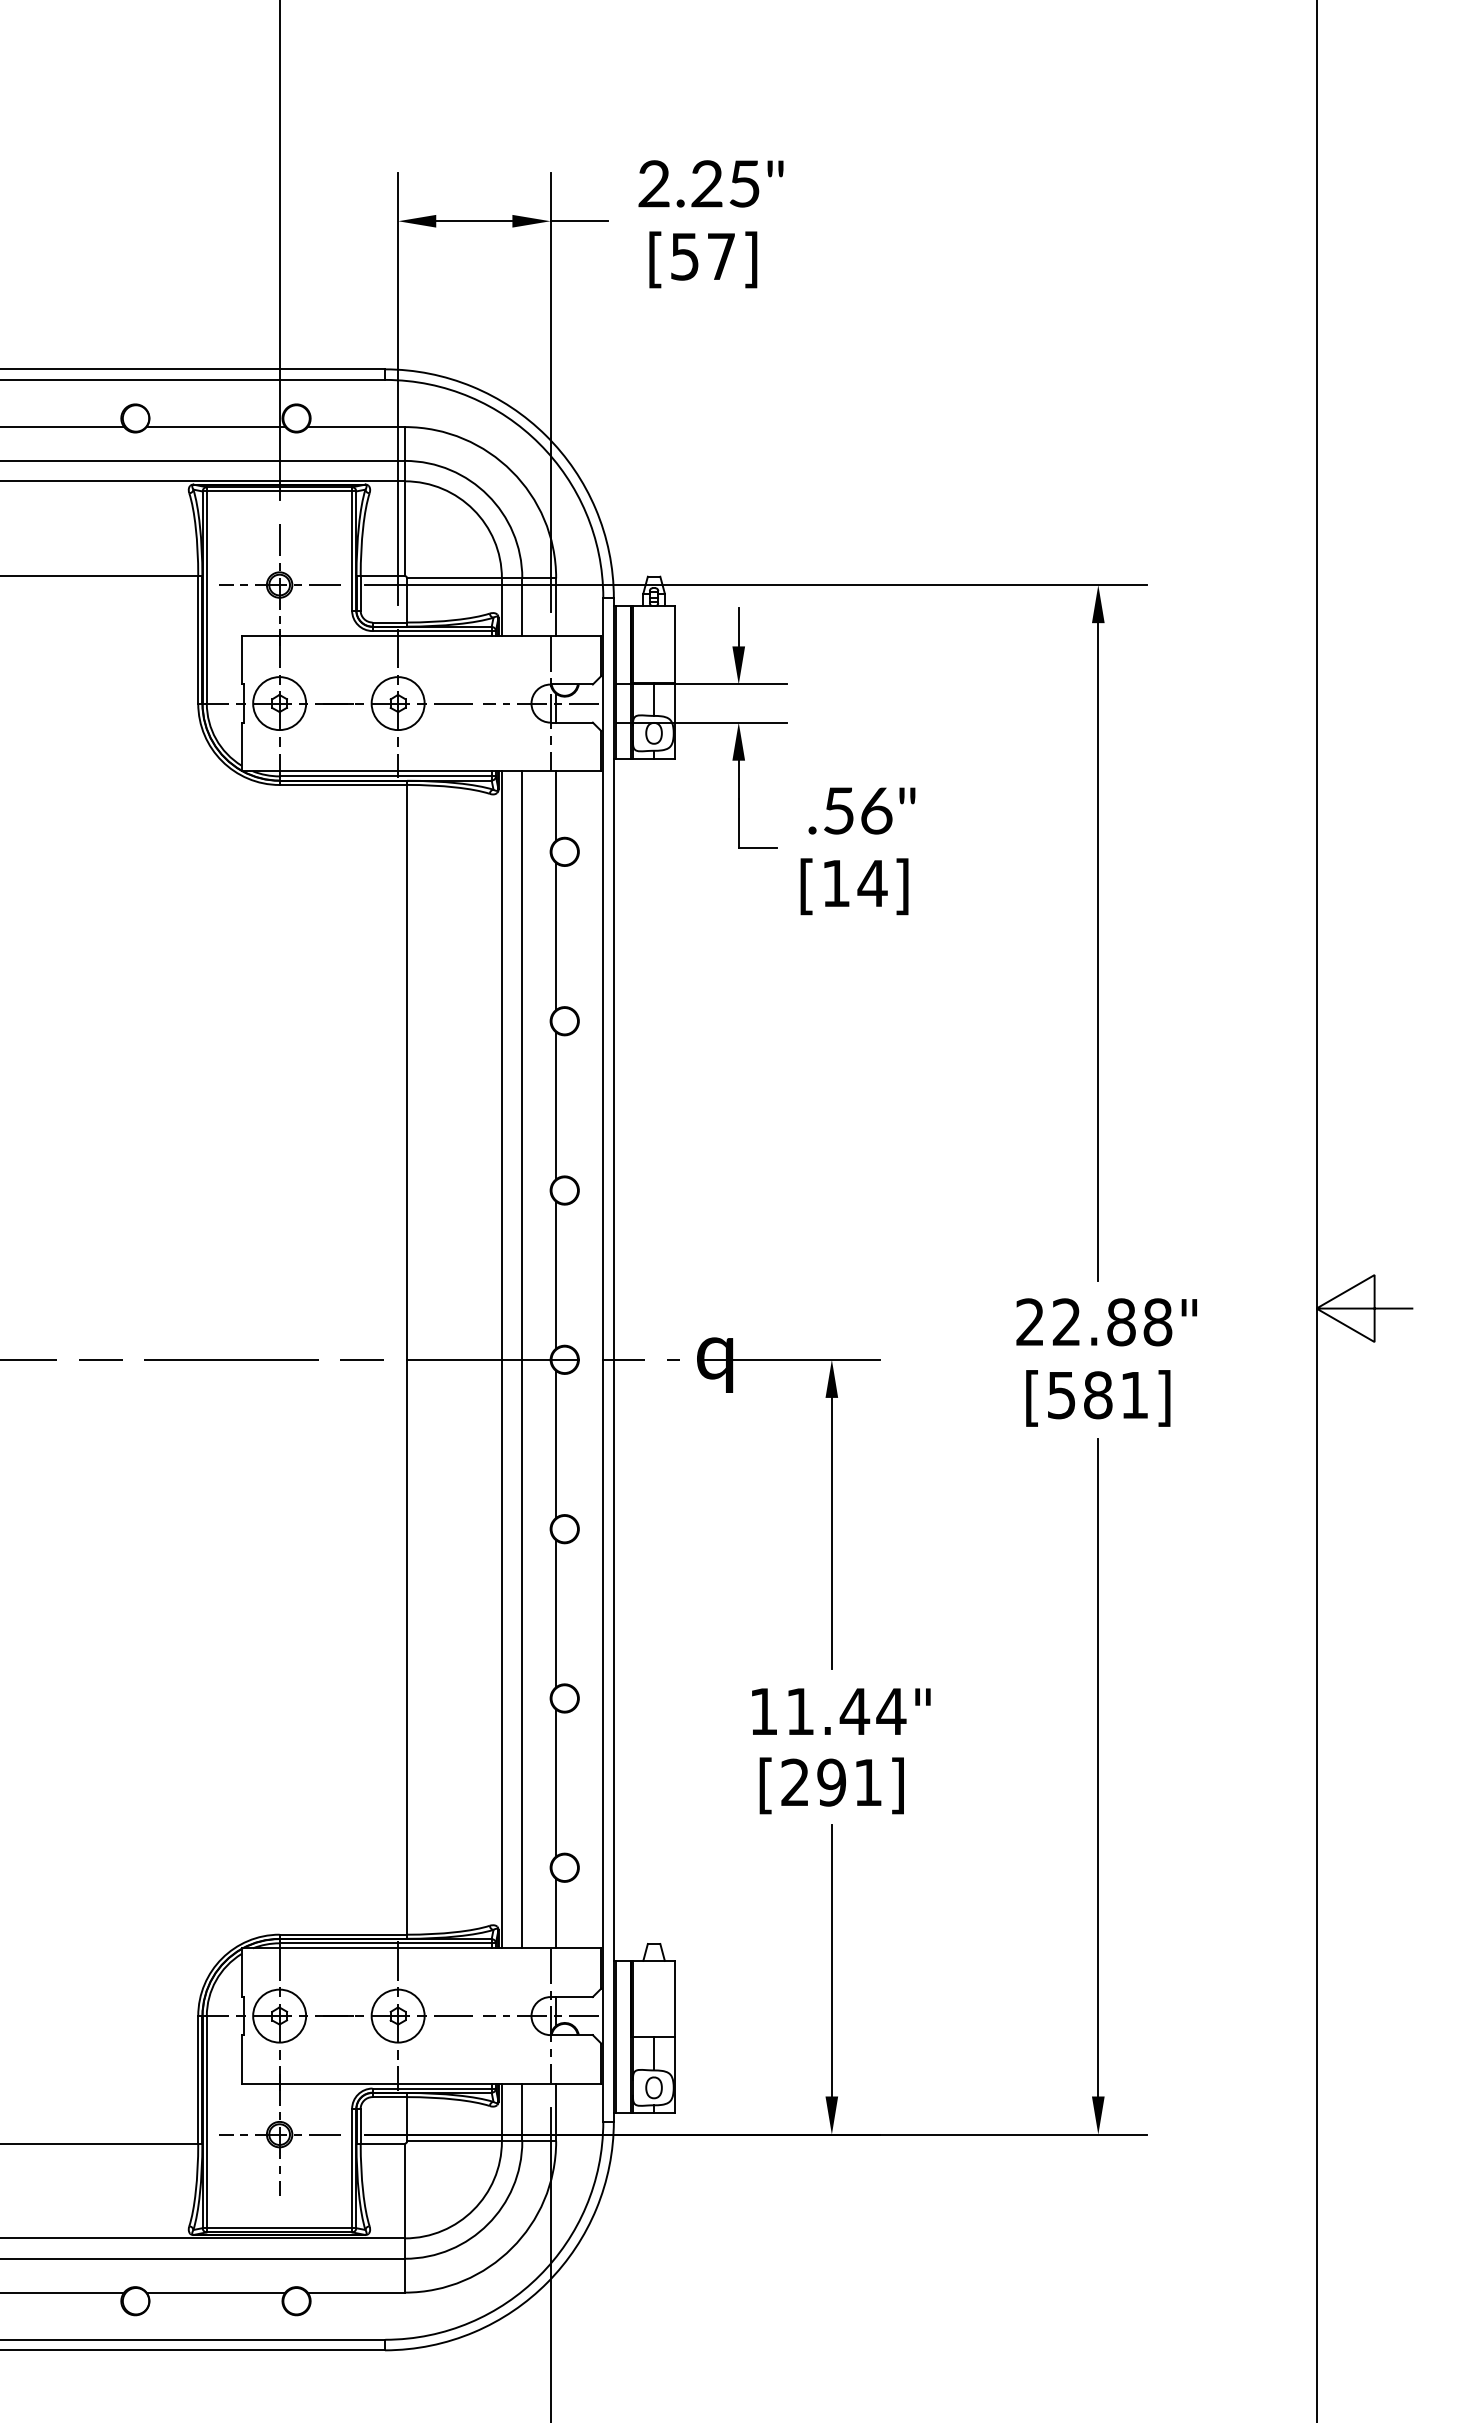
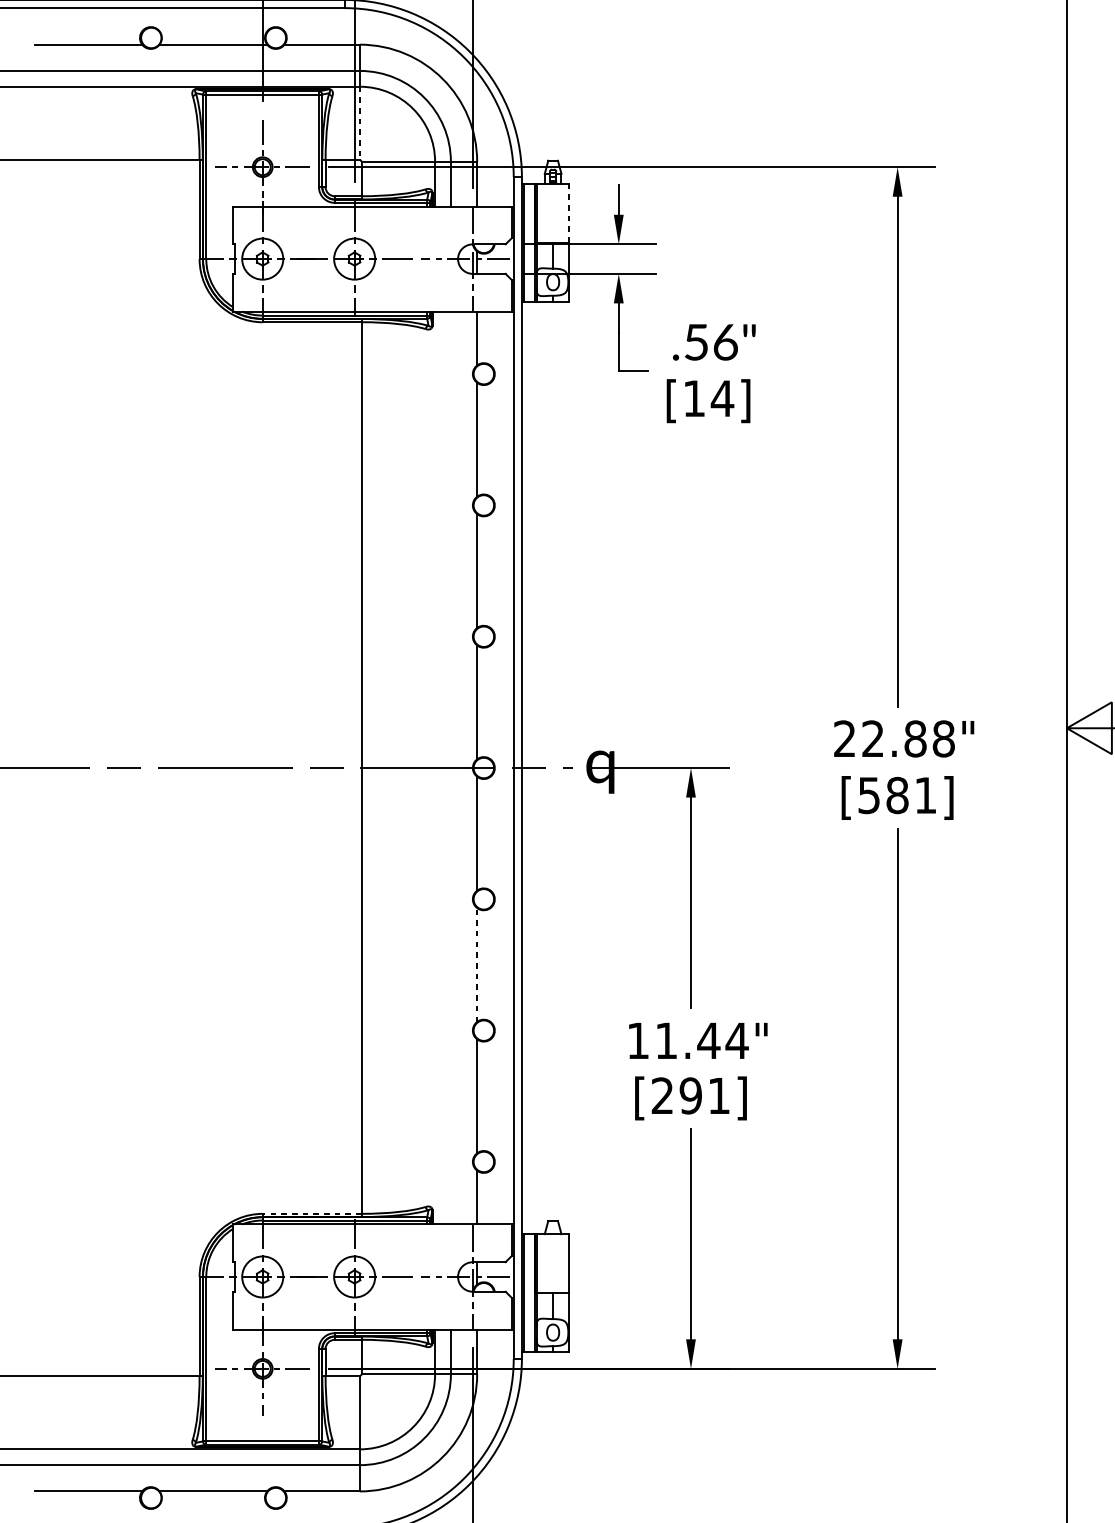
line: (404, 529) -> (359, 124), solid -> dashed
line: (675, 645) -> (569, 214), solid -> dashed
line: (501, 1359) -> (434, 767), removed
line: (522, 1359) -> (451, 767), removed
line: (556, 1613) -> (477, 964), solid -> dashed
line: (343, 1934) -> (312, 1213), solid -> dashed

